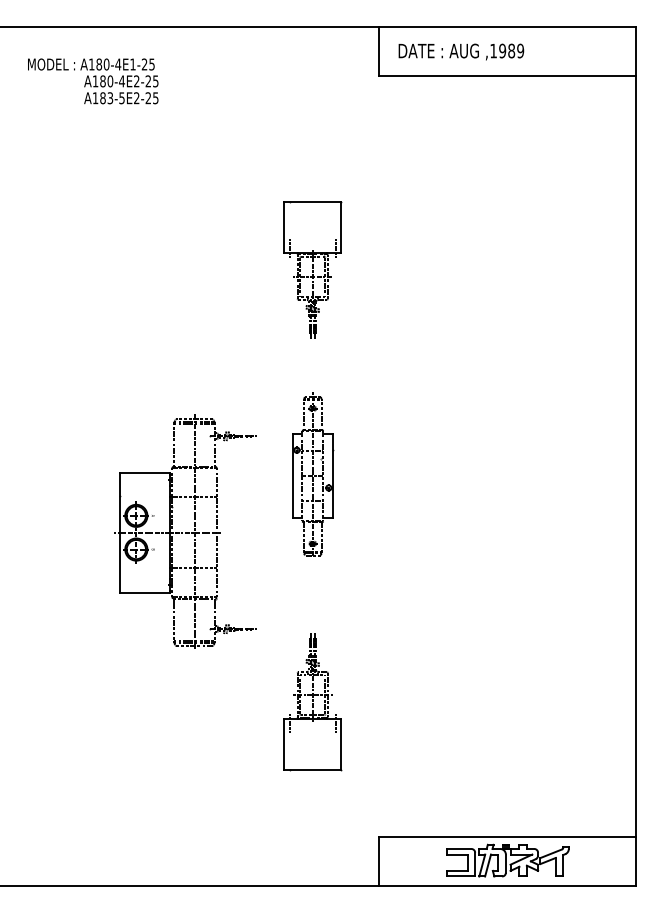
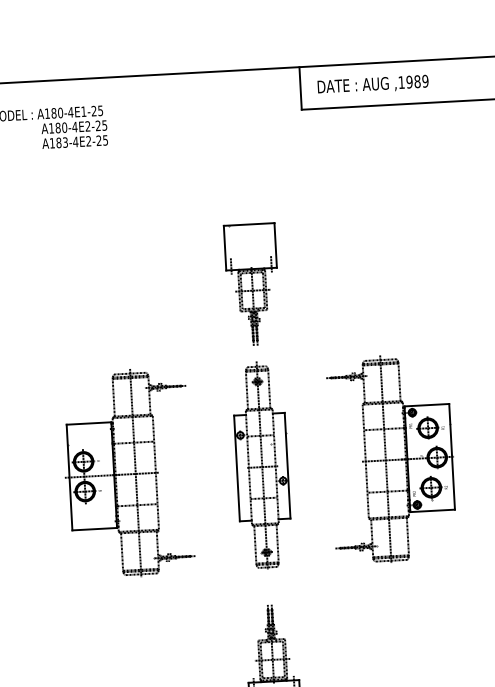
text: (122, 98) -> (76, 142), A183-5E2-25 -> A183-4E2-25
part: (312, 474) -> (261, 465), size x1.43
part: (459, 475) -> (391, 459), added
part: (185, 531) -> (127, 473), moved

